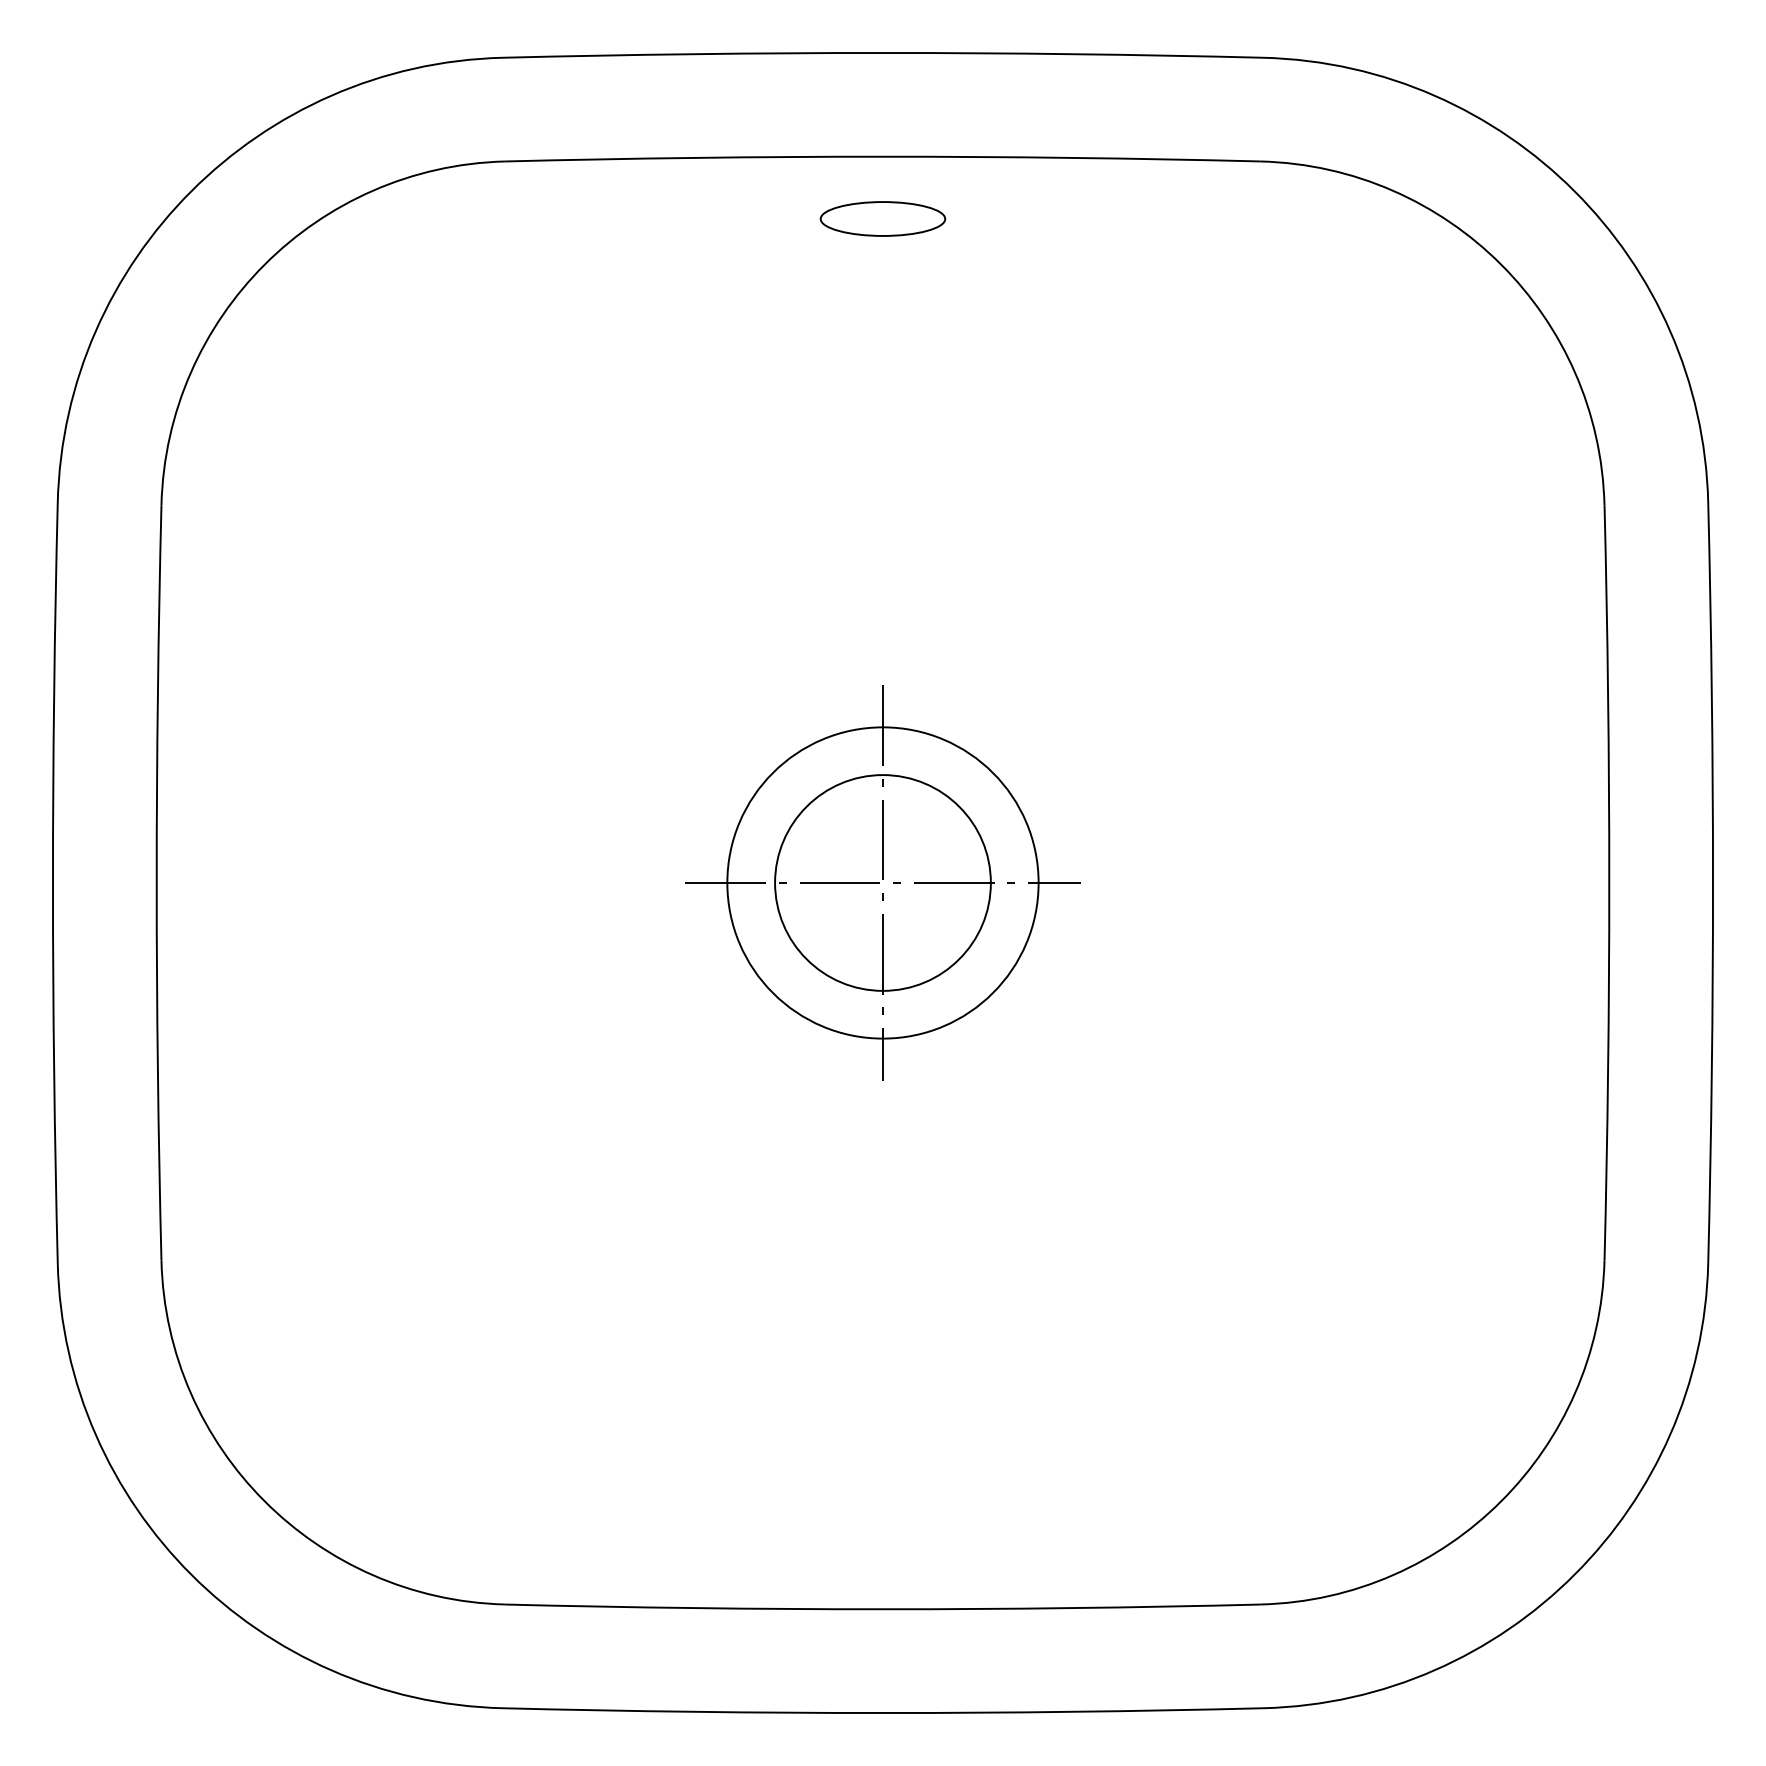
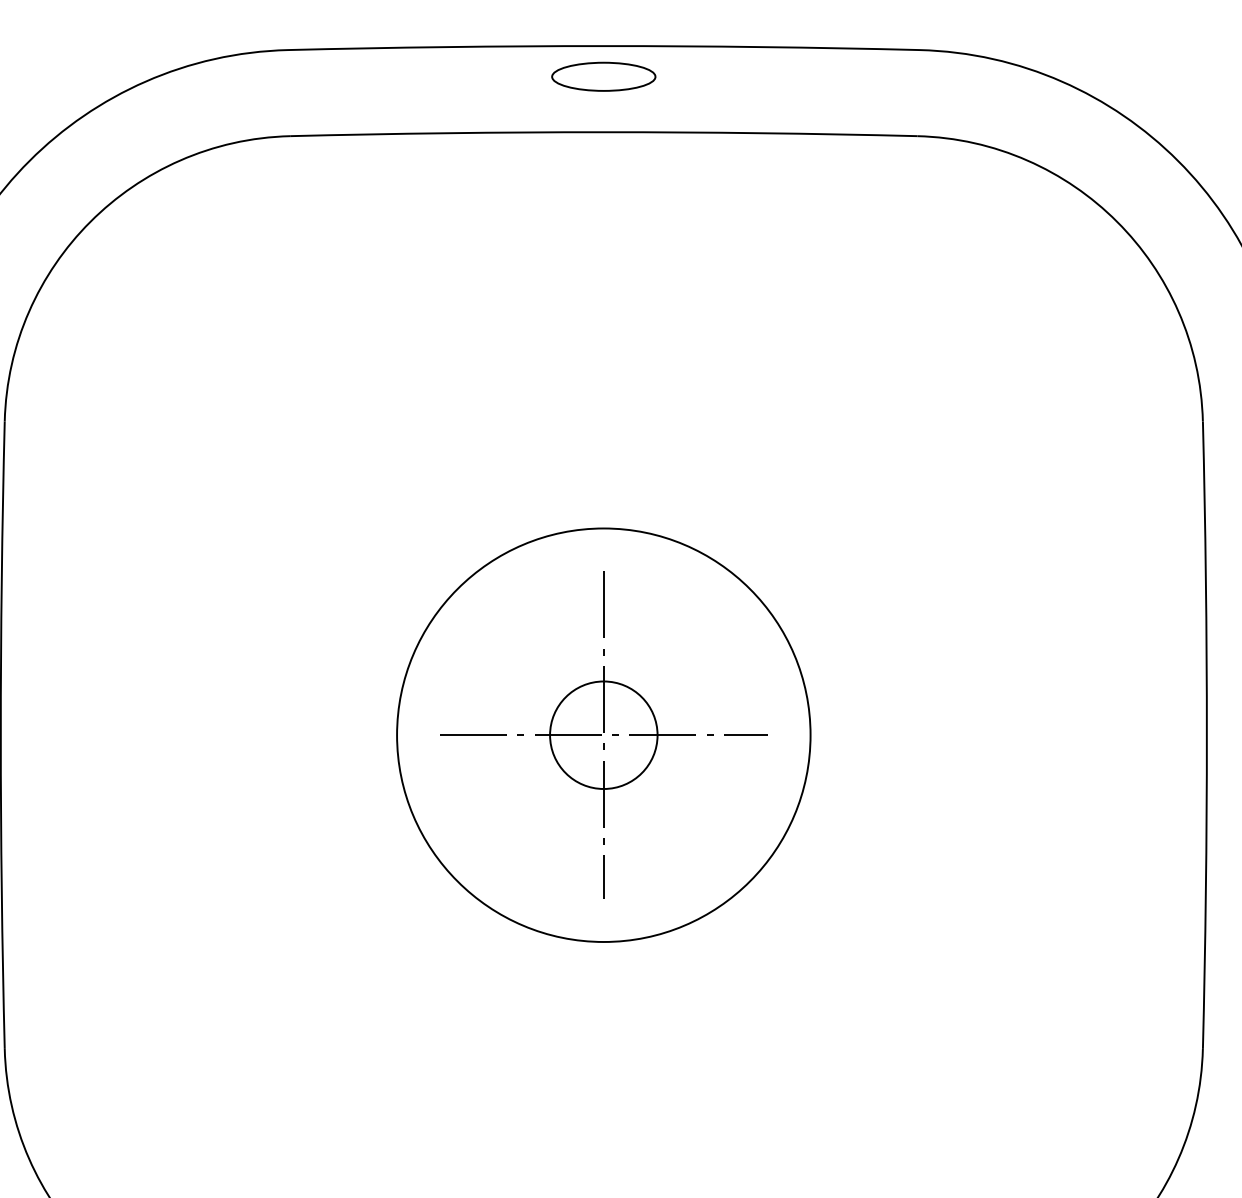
part: (882, 218) -> (603, 76), moved
circle: (882, 882) -> (603, 734), size x0.6
circle: (882, 882) -> (603, 734), size x1.6

